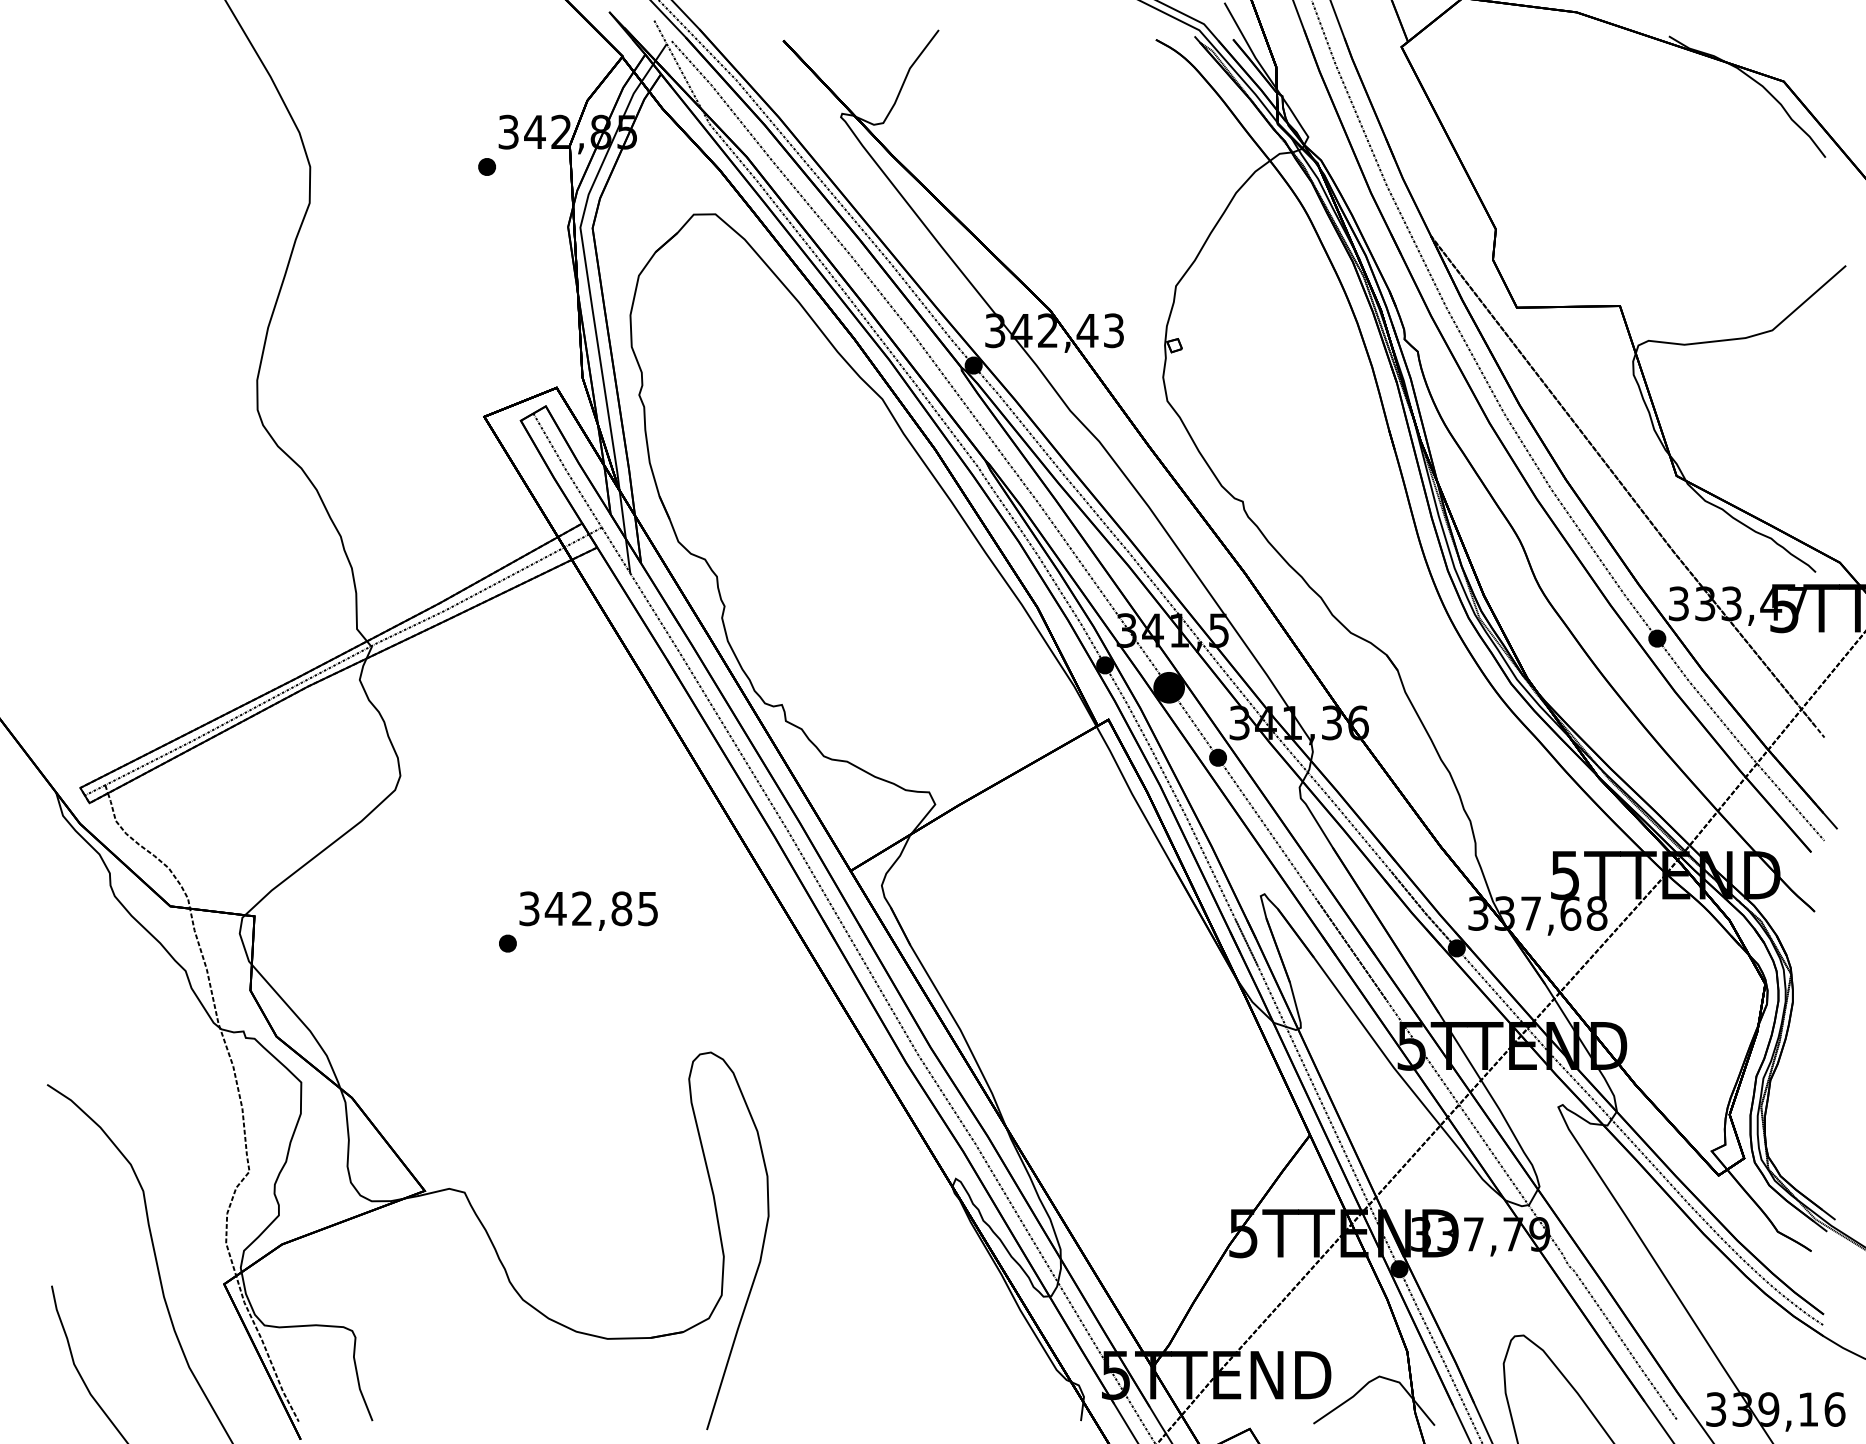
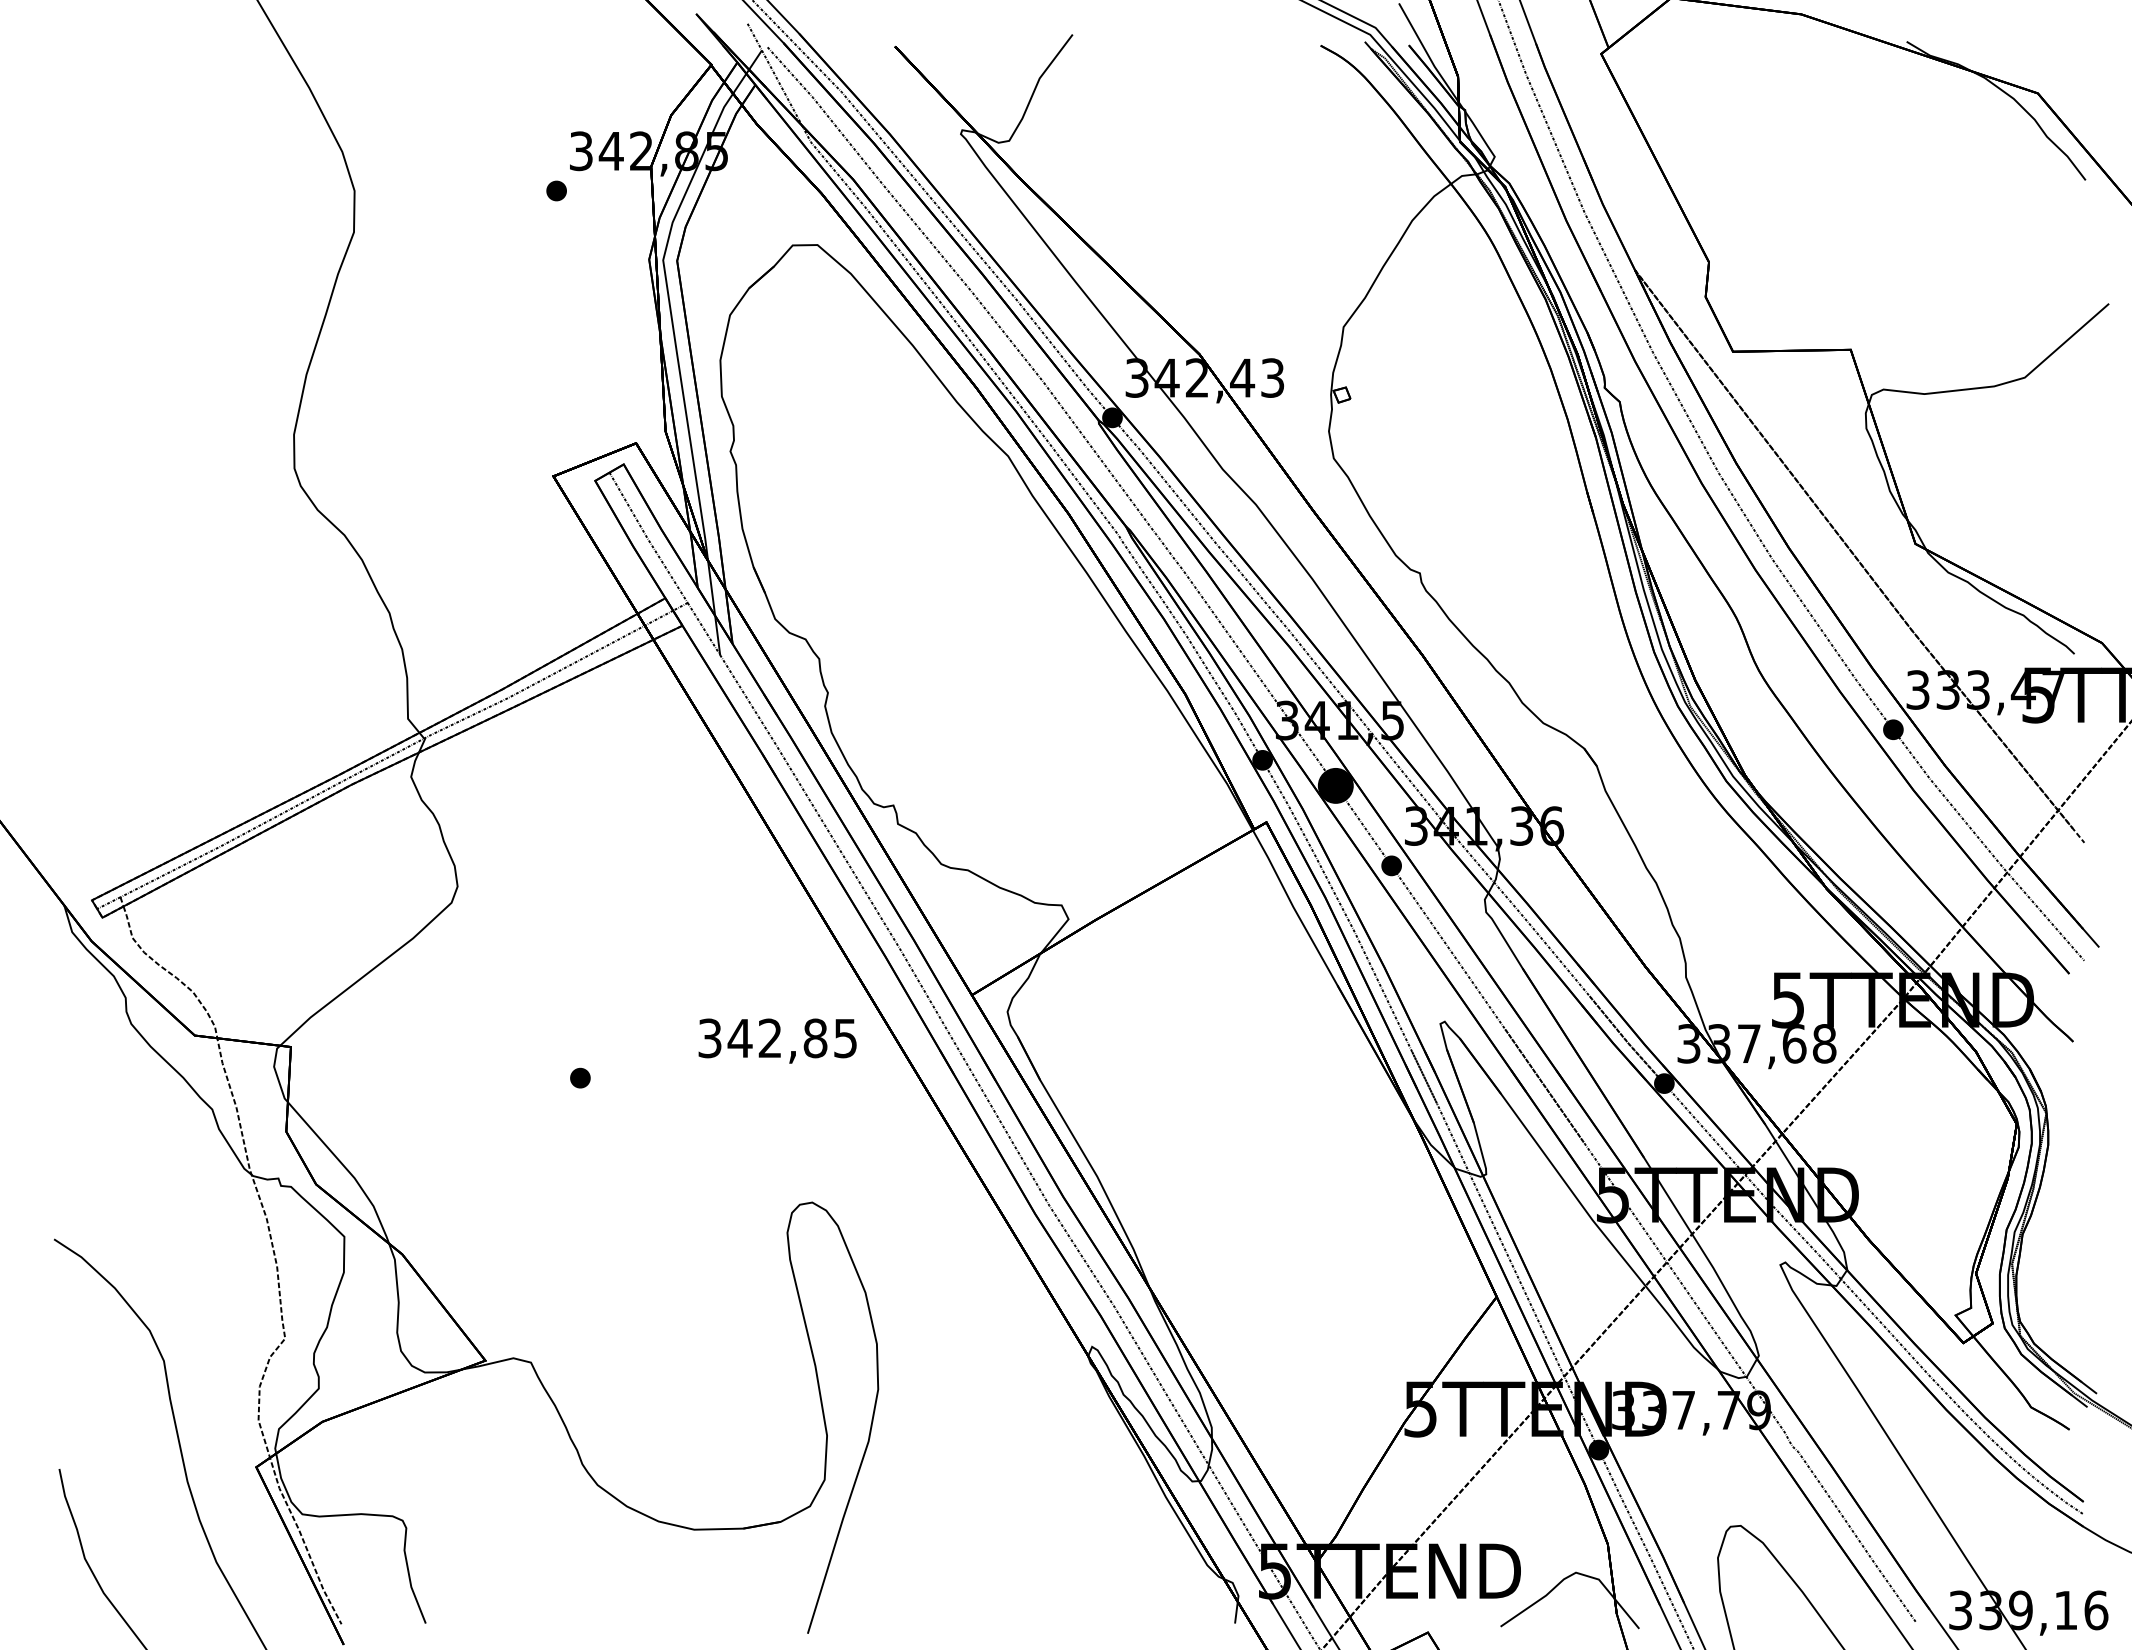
text: (588, 910) -> (777, 1040), moved

